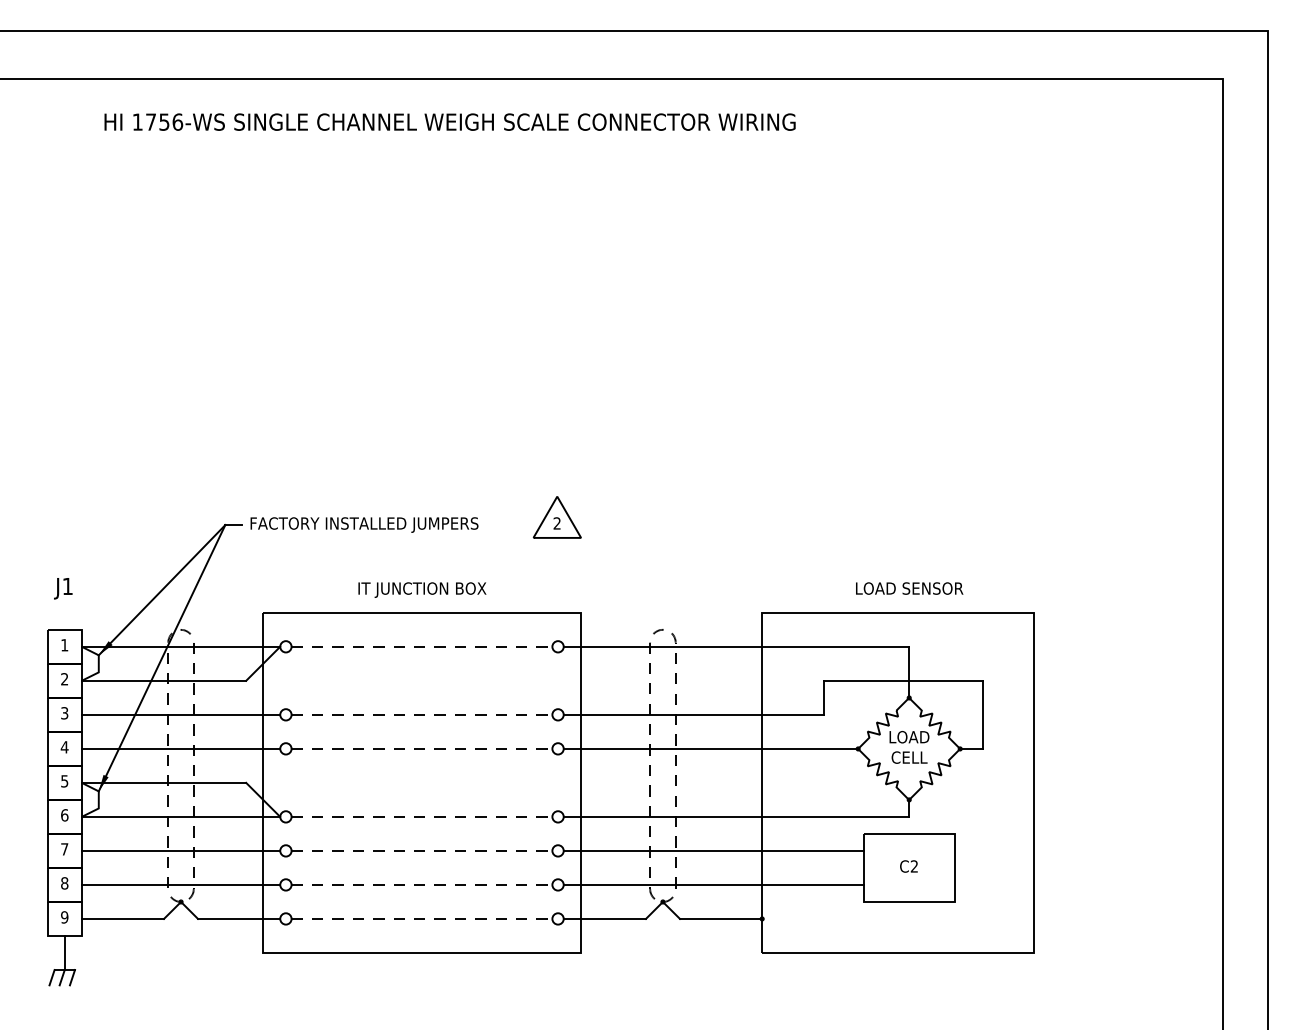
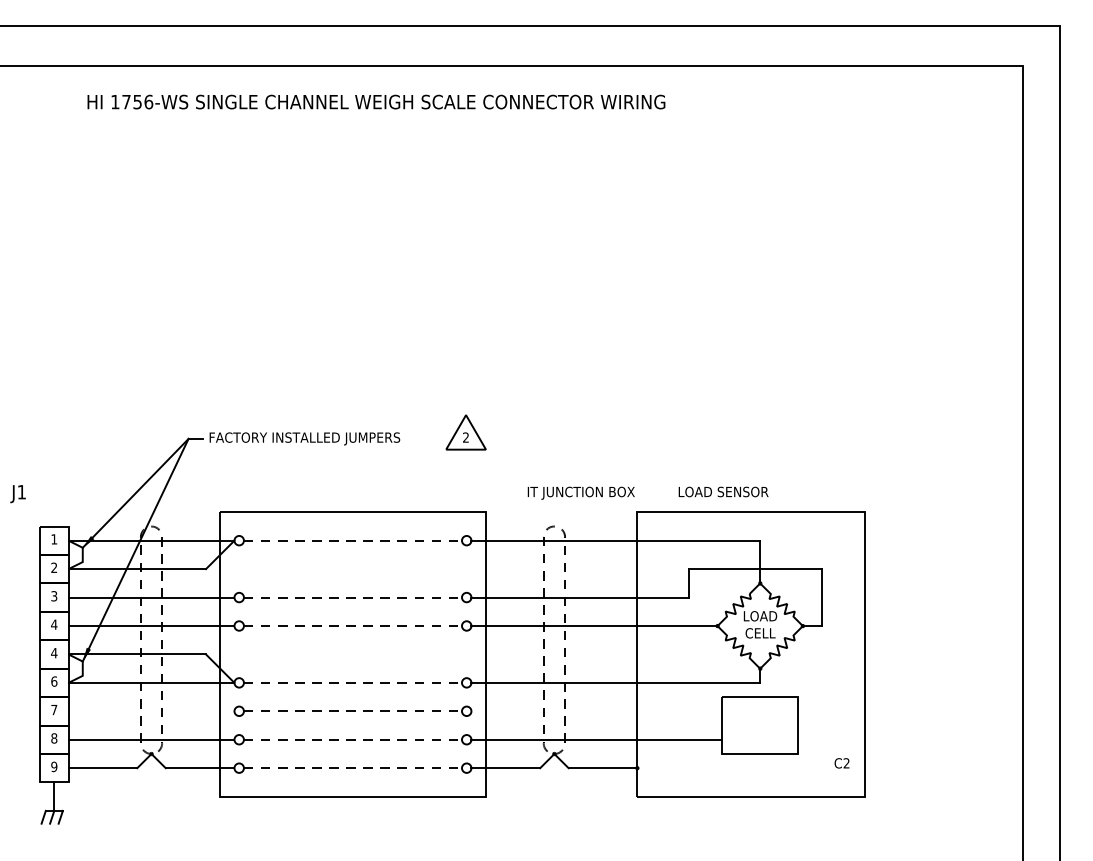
text: (909, 587) -> (723, 491), moved
text: (62, 589) -> (17, 494), moved
text: (421, 589) -> (580, 492), moved
text: (64, 781) -> (54, 653), 5 -> 4
line: (181, 851) -> (151, 711), removed
line: (713, 851) -> (596, 711), removed
text: (908, 866) -> (841, 763), moved

